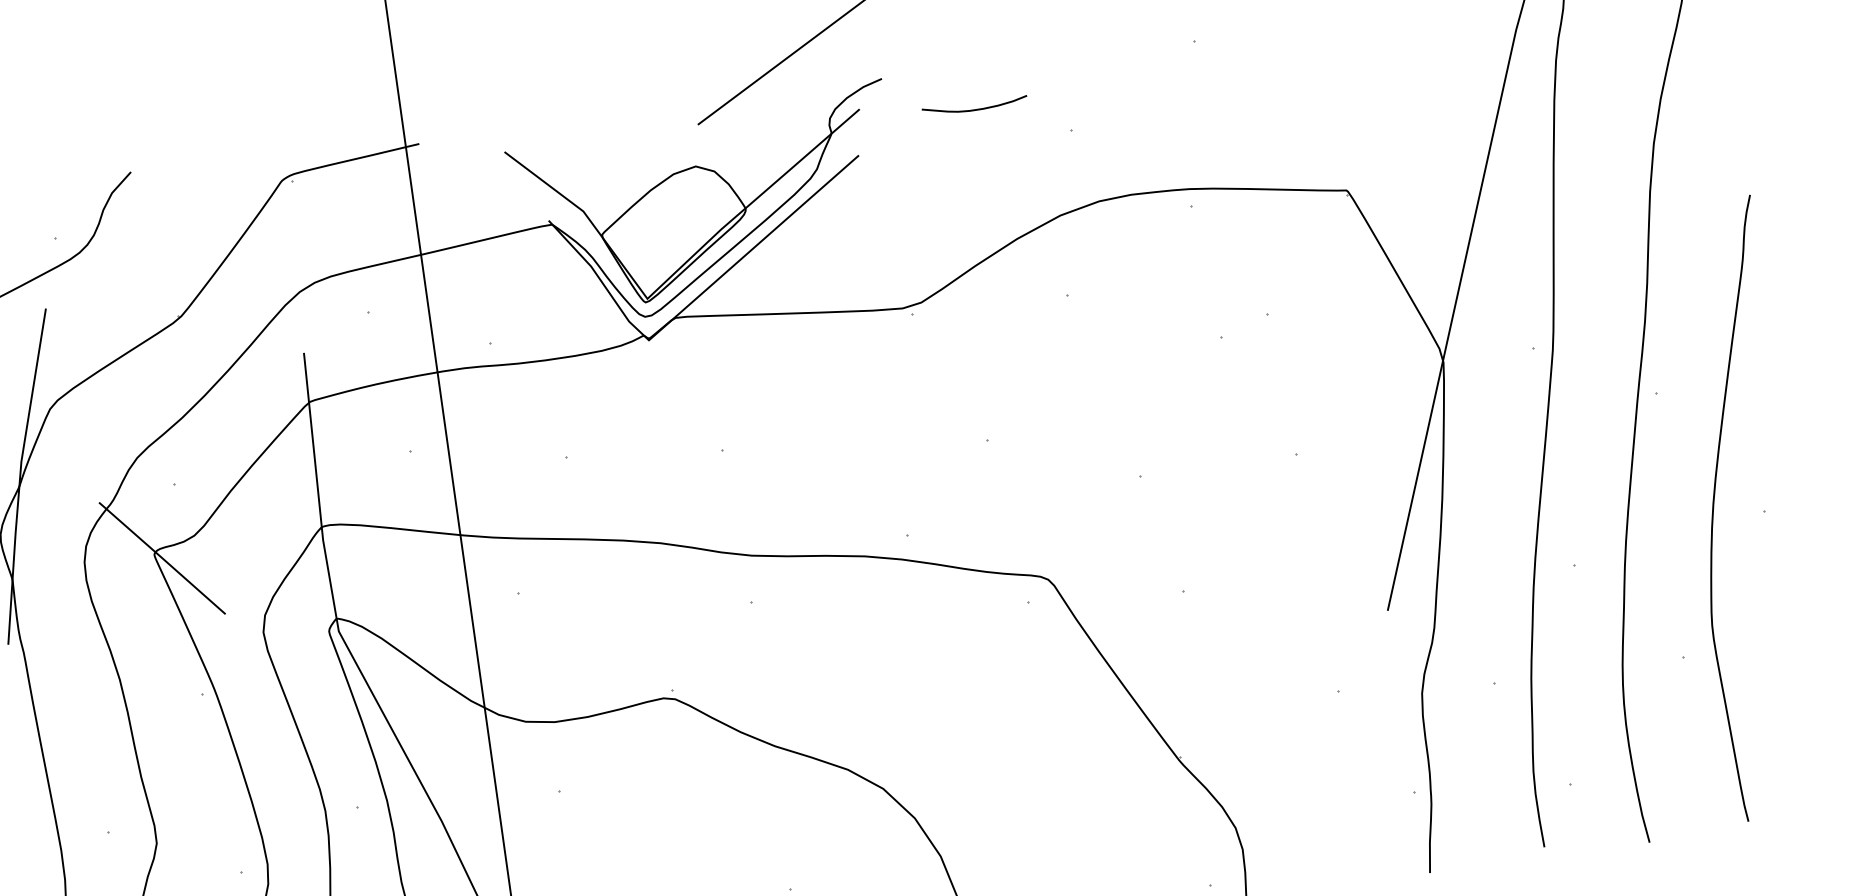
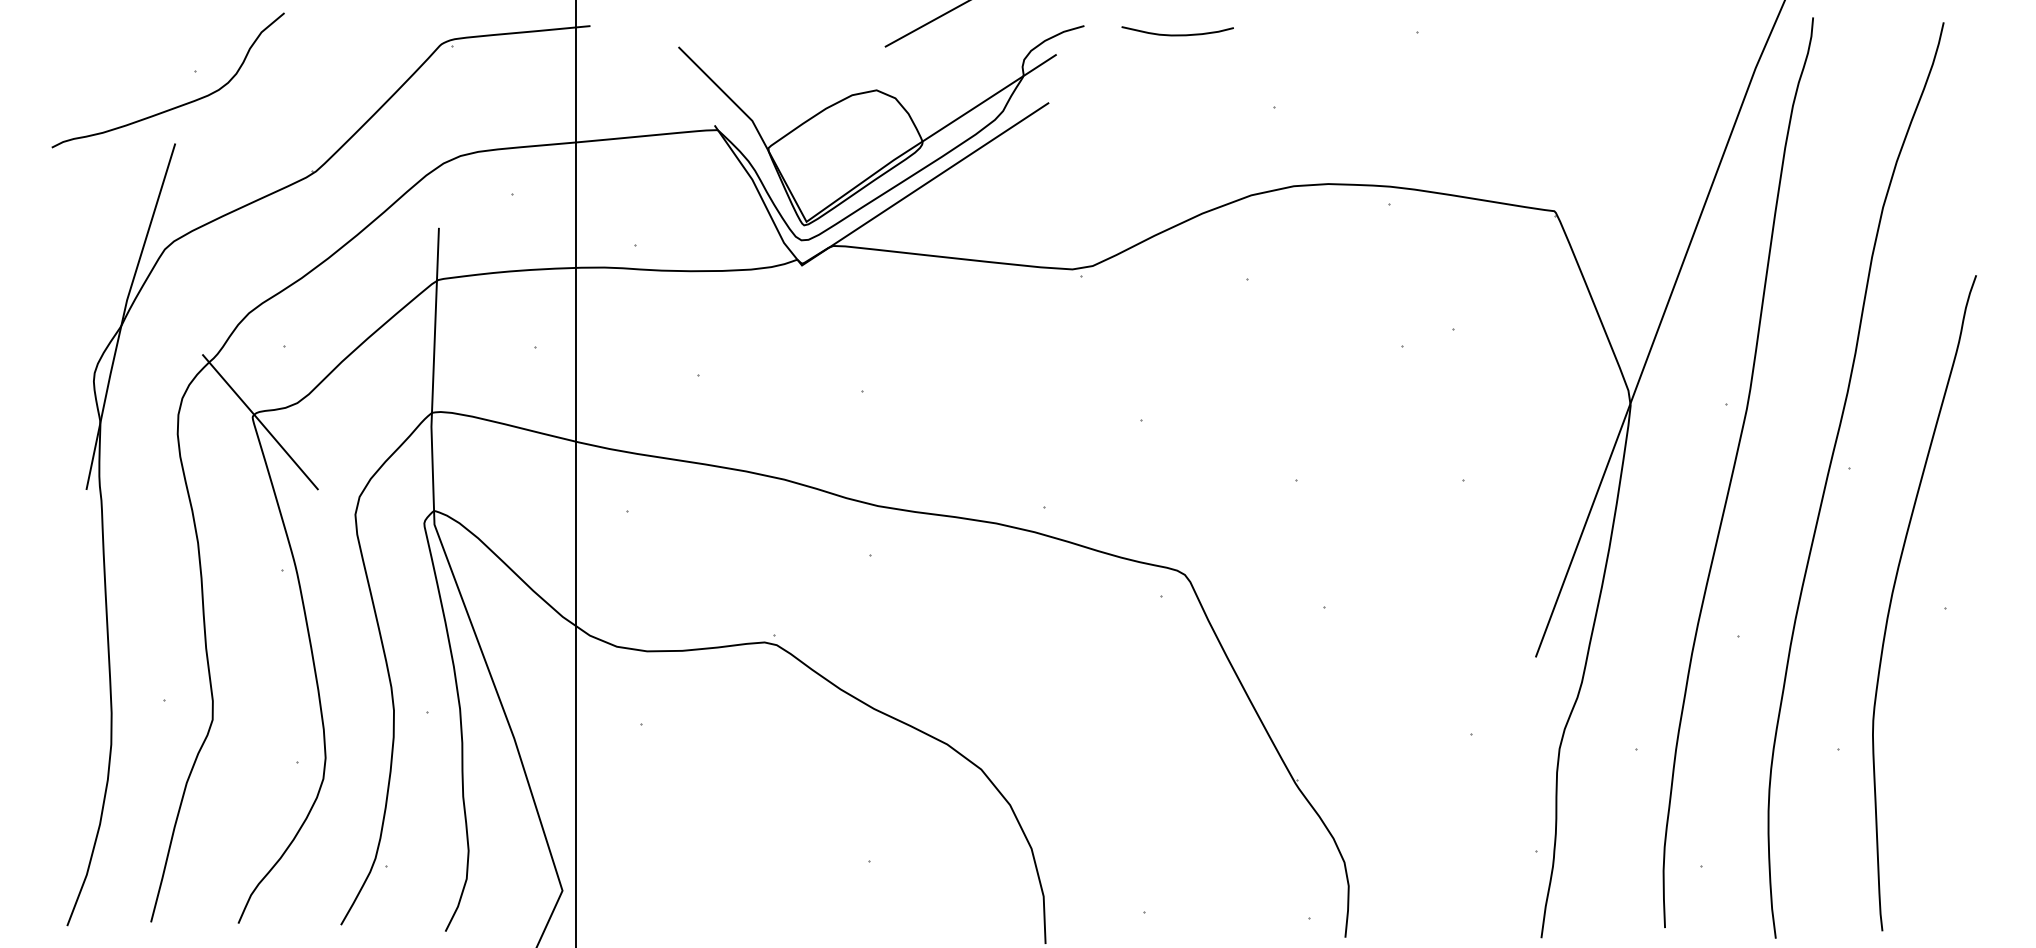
curve: (975, 109) -> (1177, 34), moved

